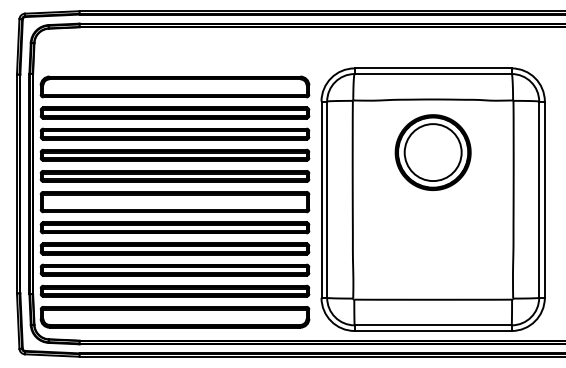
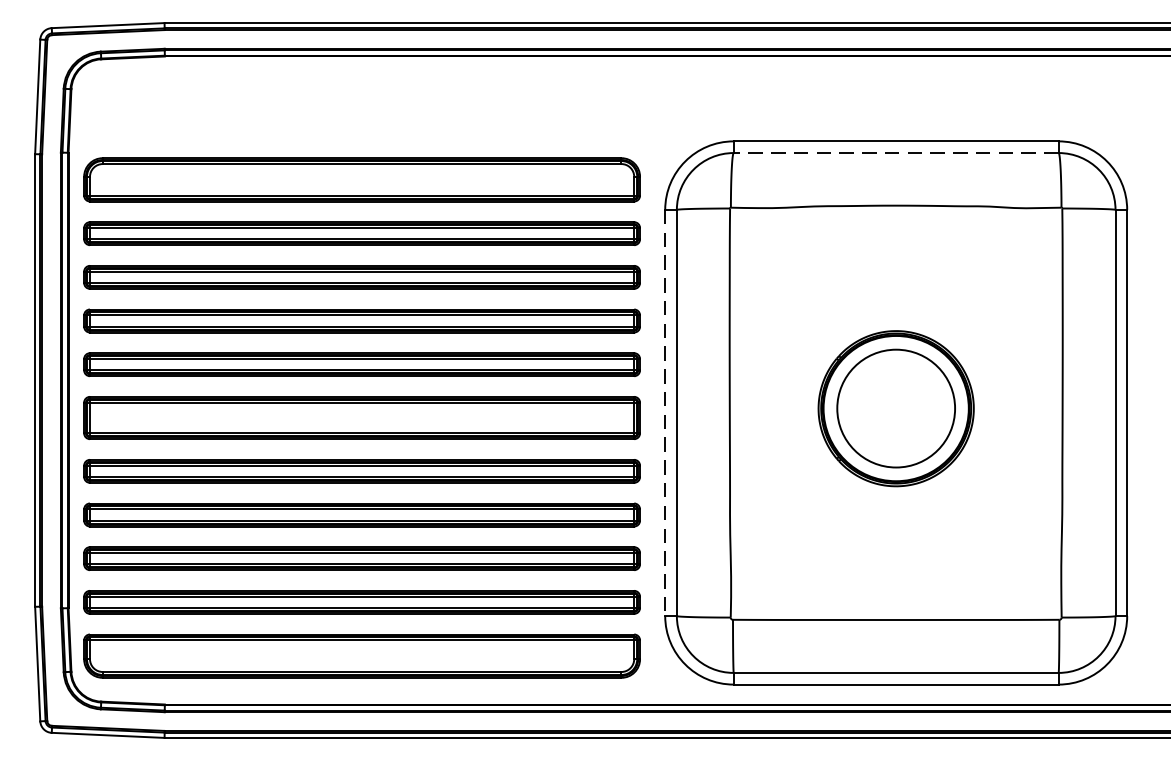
line: (433, 74) -> (896, 153), solid -> dashed
part: (432, 152) -> (894, 408), moved
line: (321, 200) -> (665, 414), solid -> dashed

